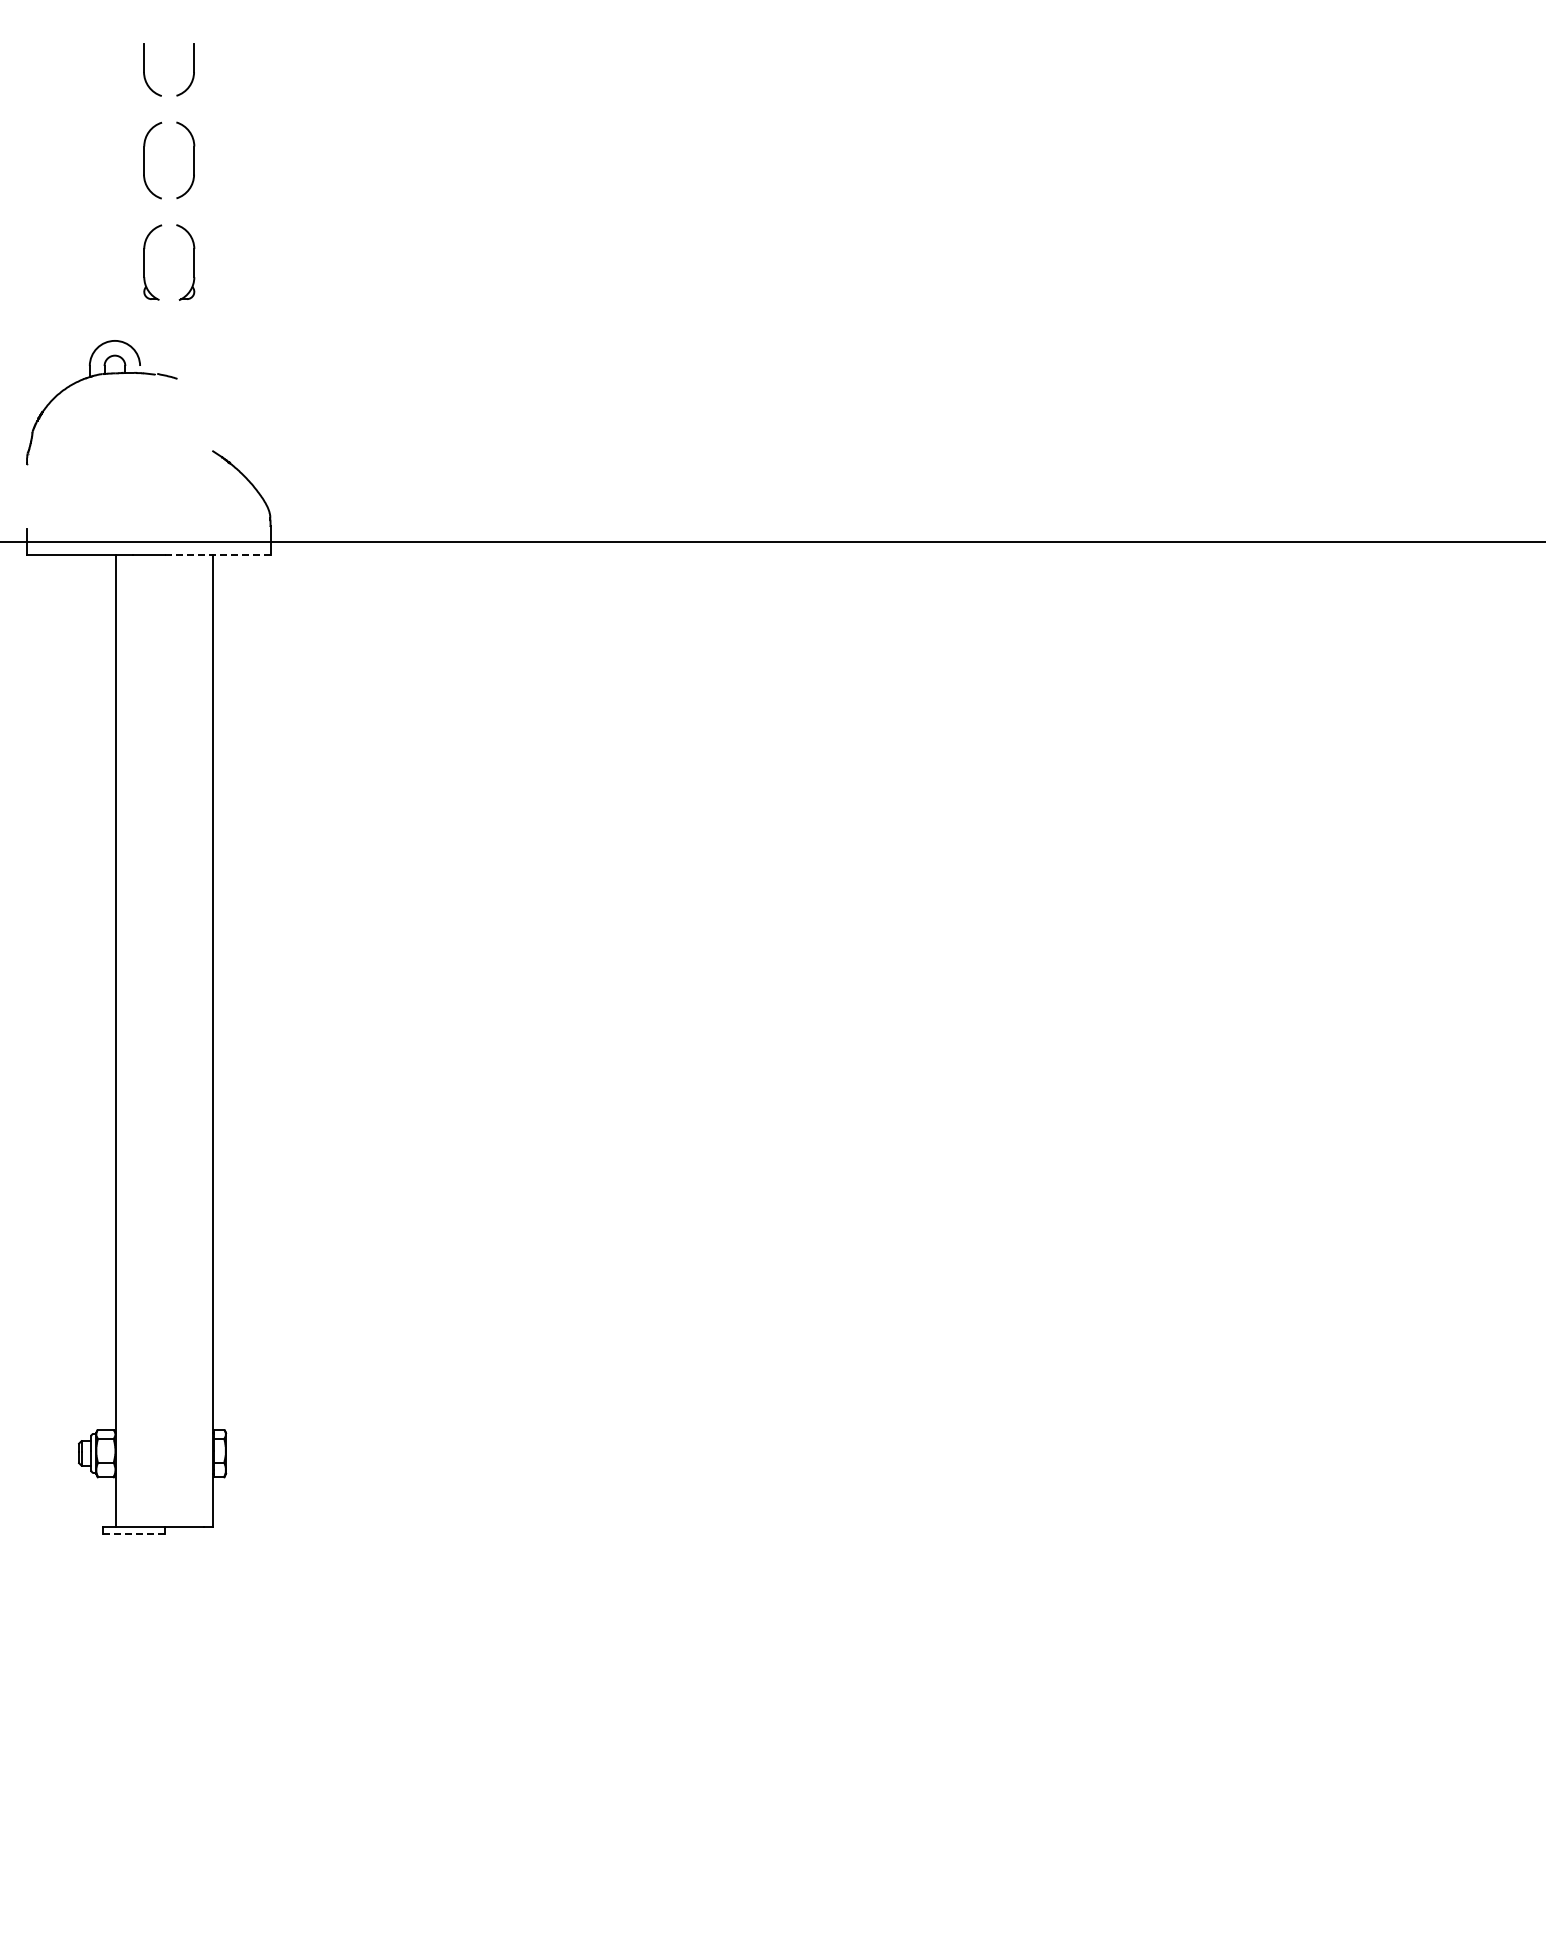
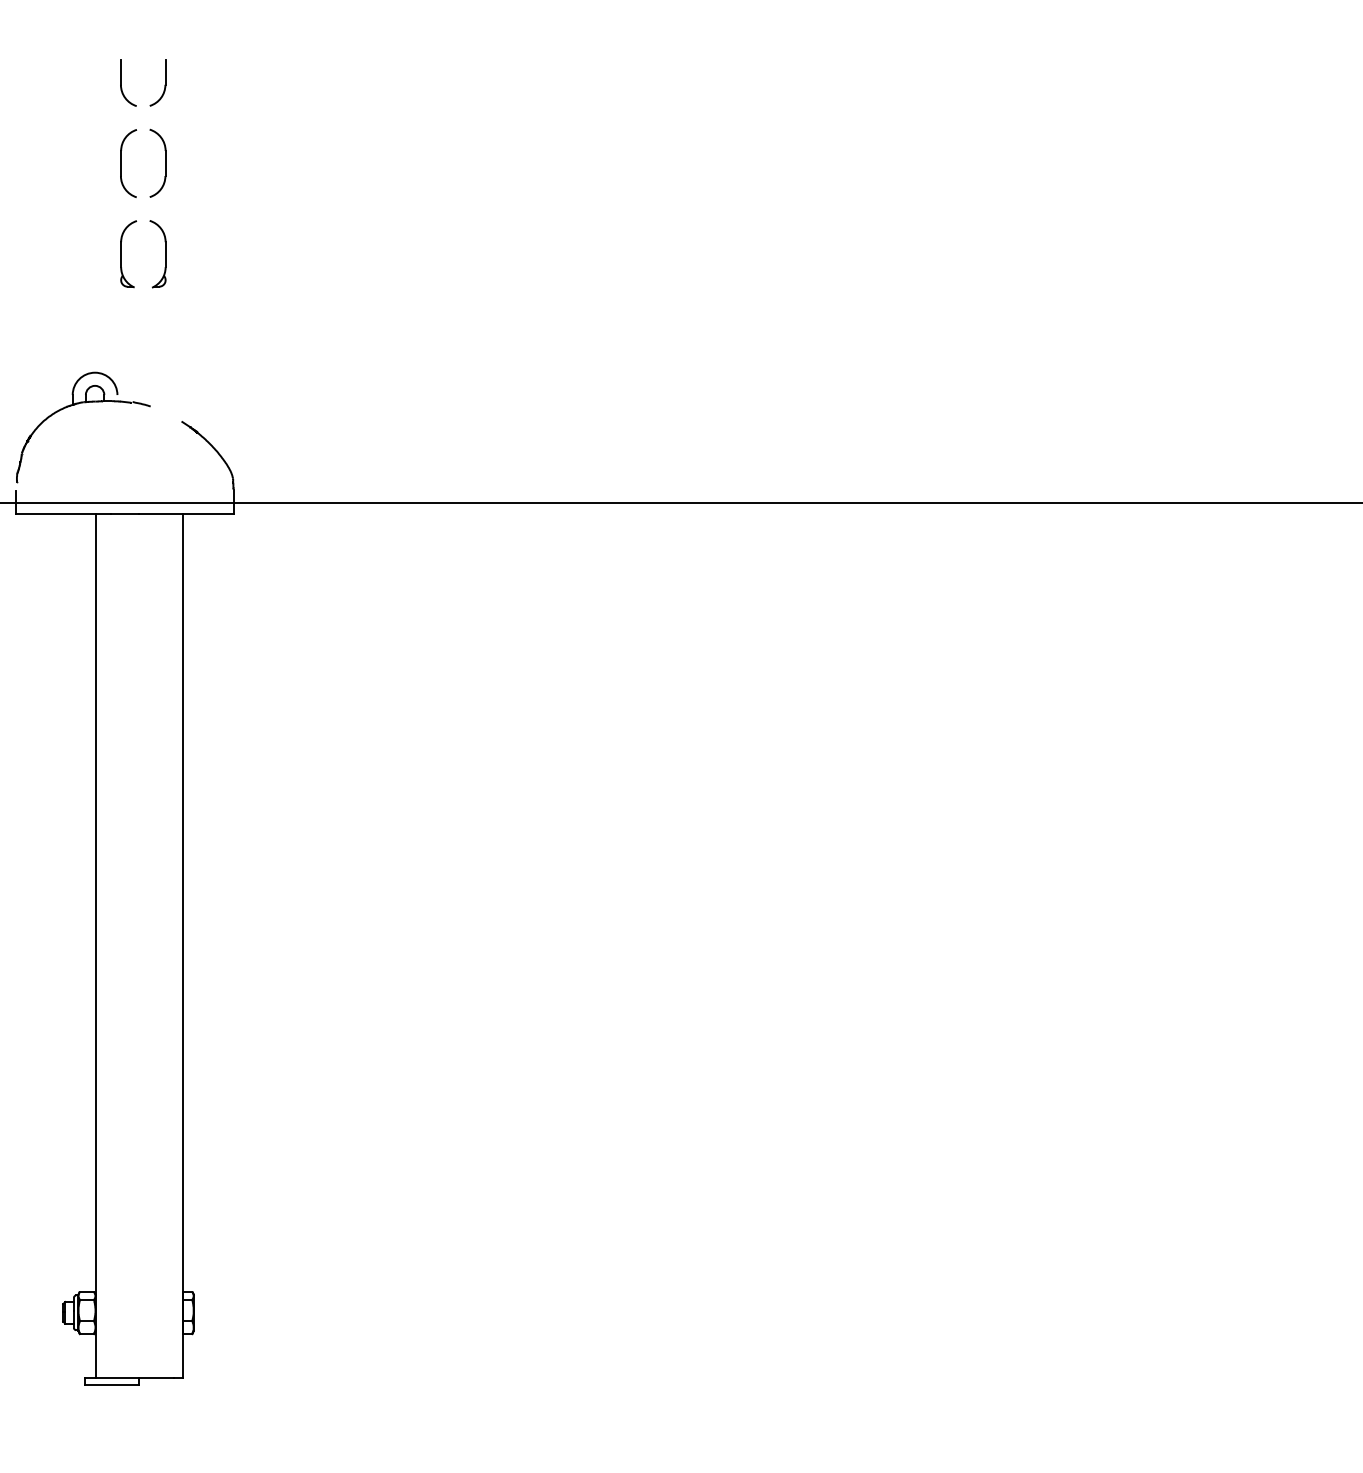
part: (96, 376) -> (78, 404), moved
line: (217, 554) -> (186, 513), dashed -> solid
line: (134, 1534) -> (112, 1384), dashed -> solid

